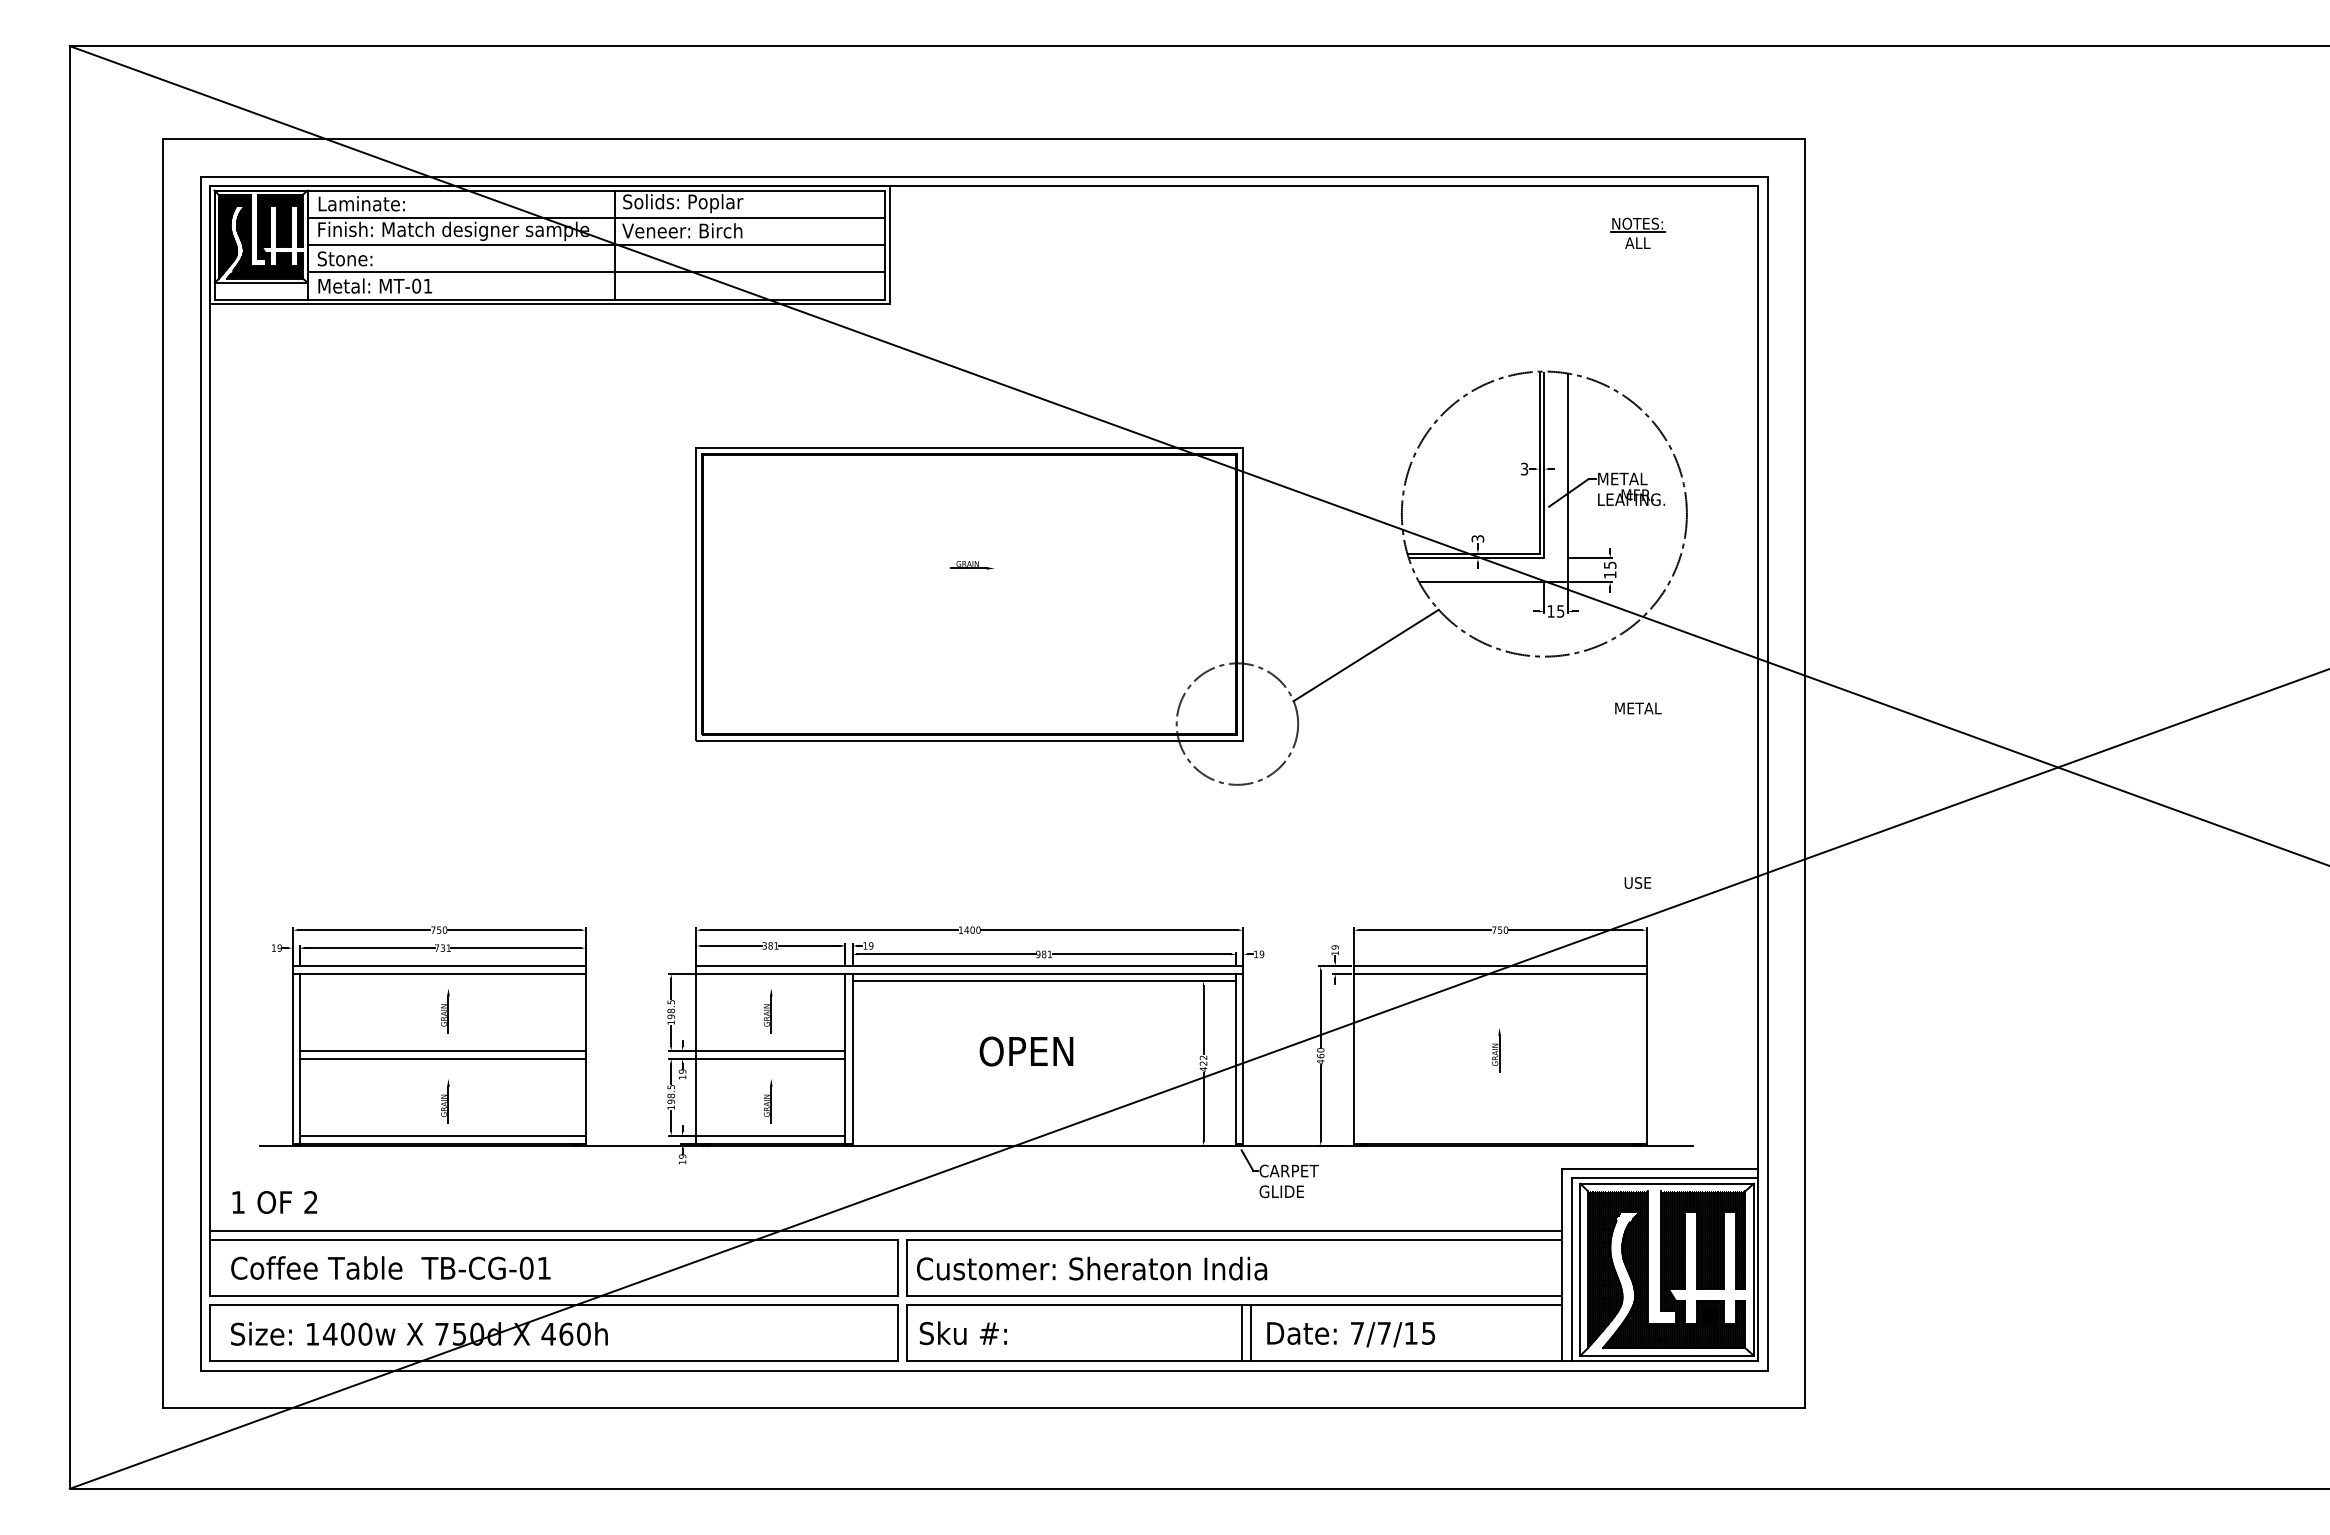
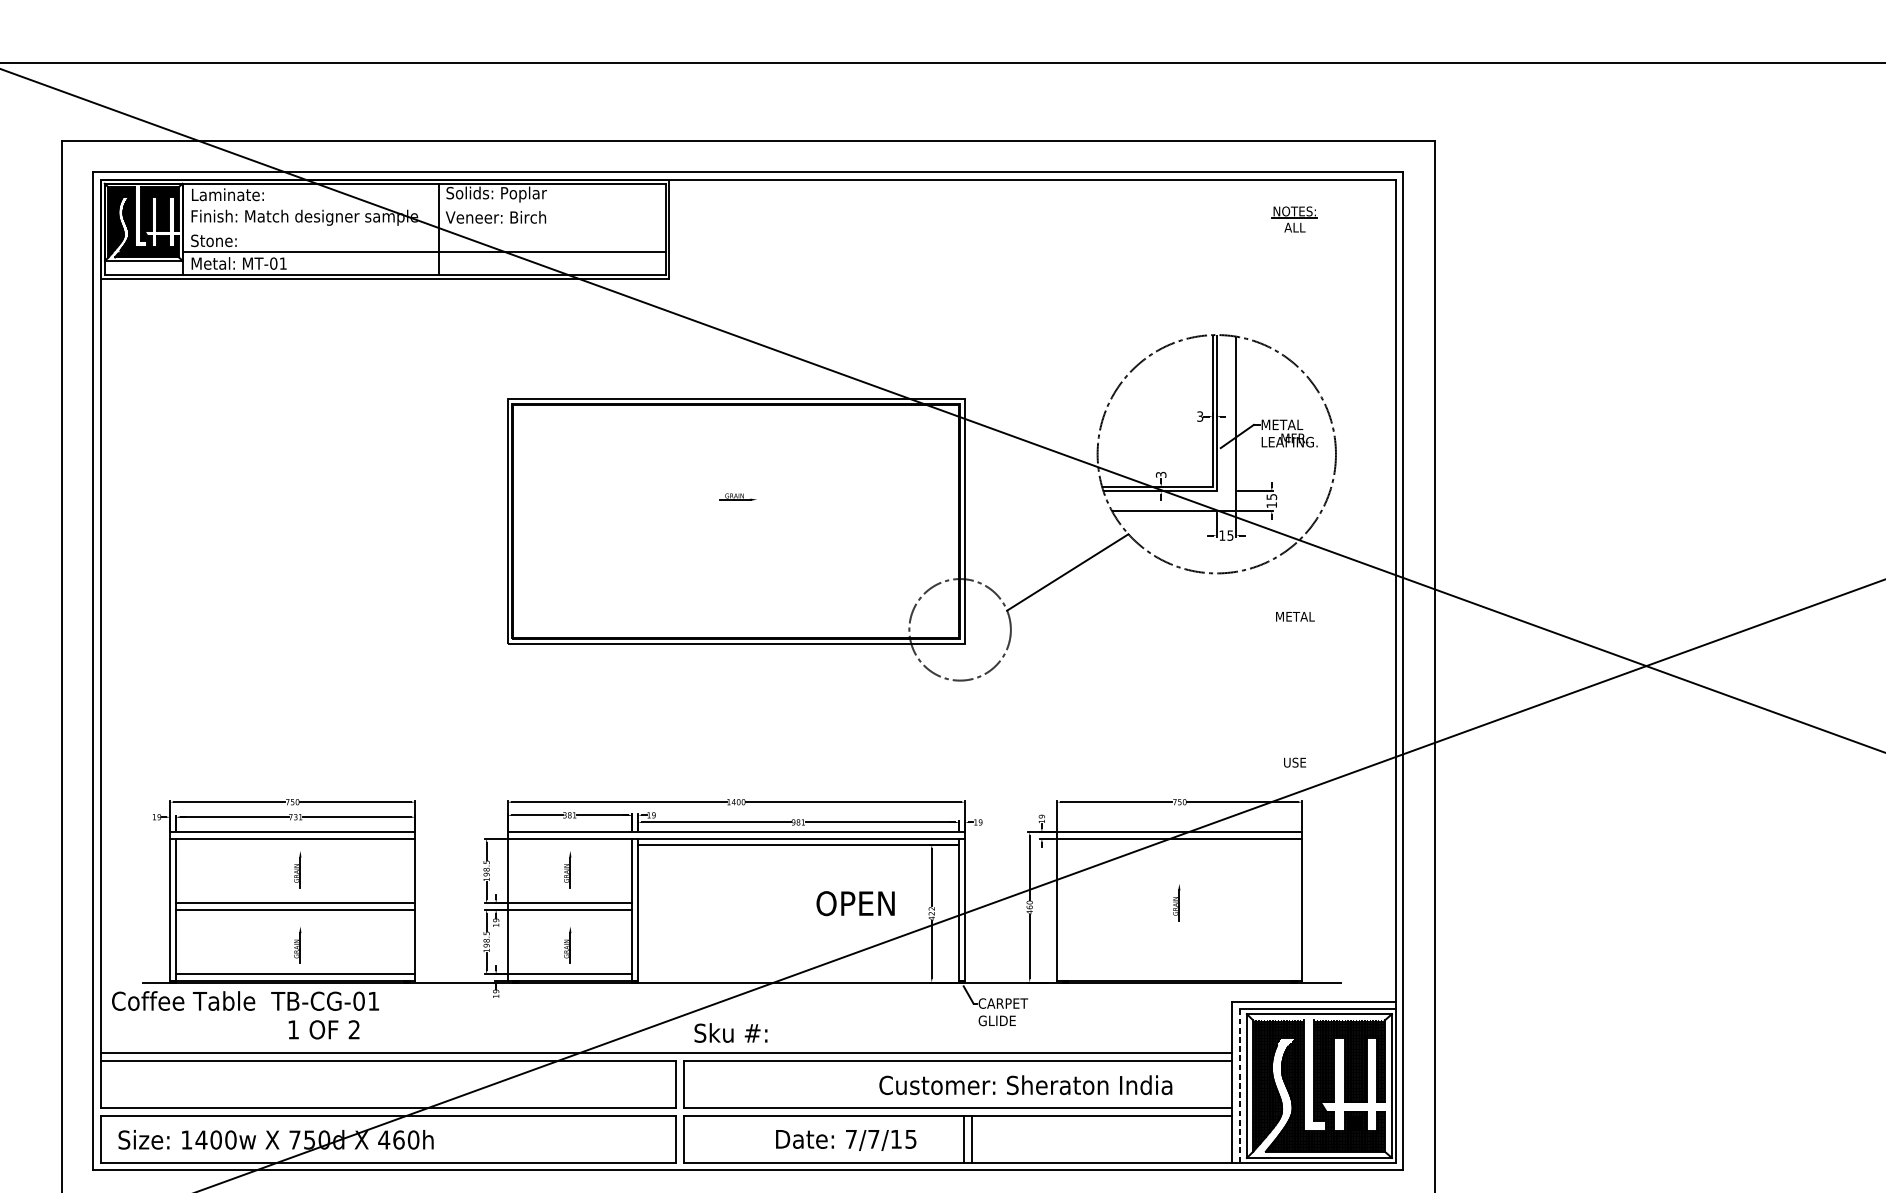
line: (596, 217) -> (424, 206), removed
line: (596, 245) -> (424, 229), removed
text: (1026, 1051) -> (855, 903), moved
text: (274, 1202) -> (323, 1029), moved
text: (390, 1267) -> (245, 1000), moved
text: (1091, 1268) -> (1025, 1085), moved
line: (1571, 1269) -> (1239, 1085), solid -> dashed
text: (962, 1333) -> (730, 1033), moved
text: (1351, 1334) -> (846, 1140), moved

